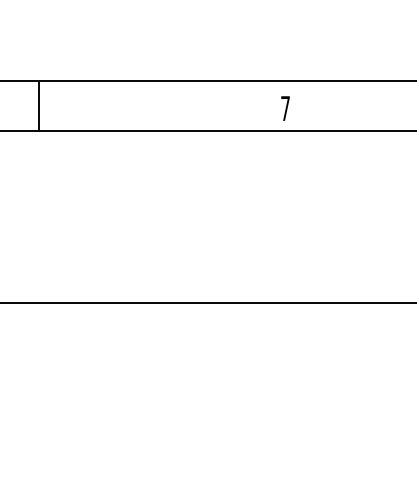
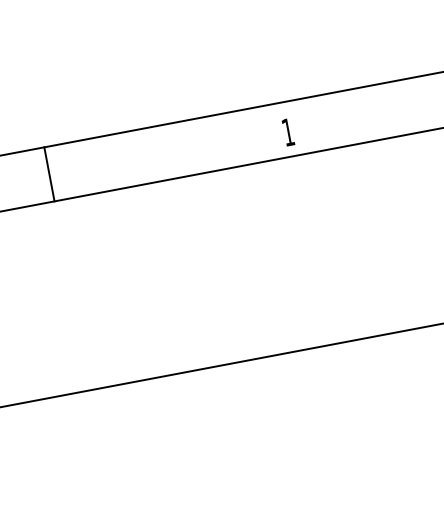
line: (39, 105) -> (49, 173), moved
text: (285, 108) -> (288, 132), 7 -> 1

